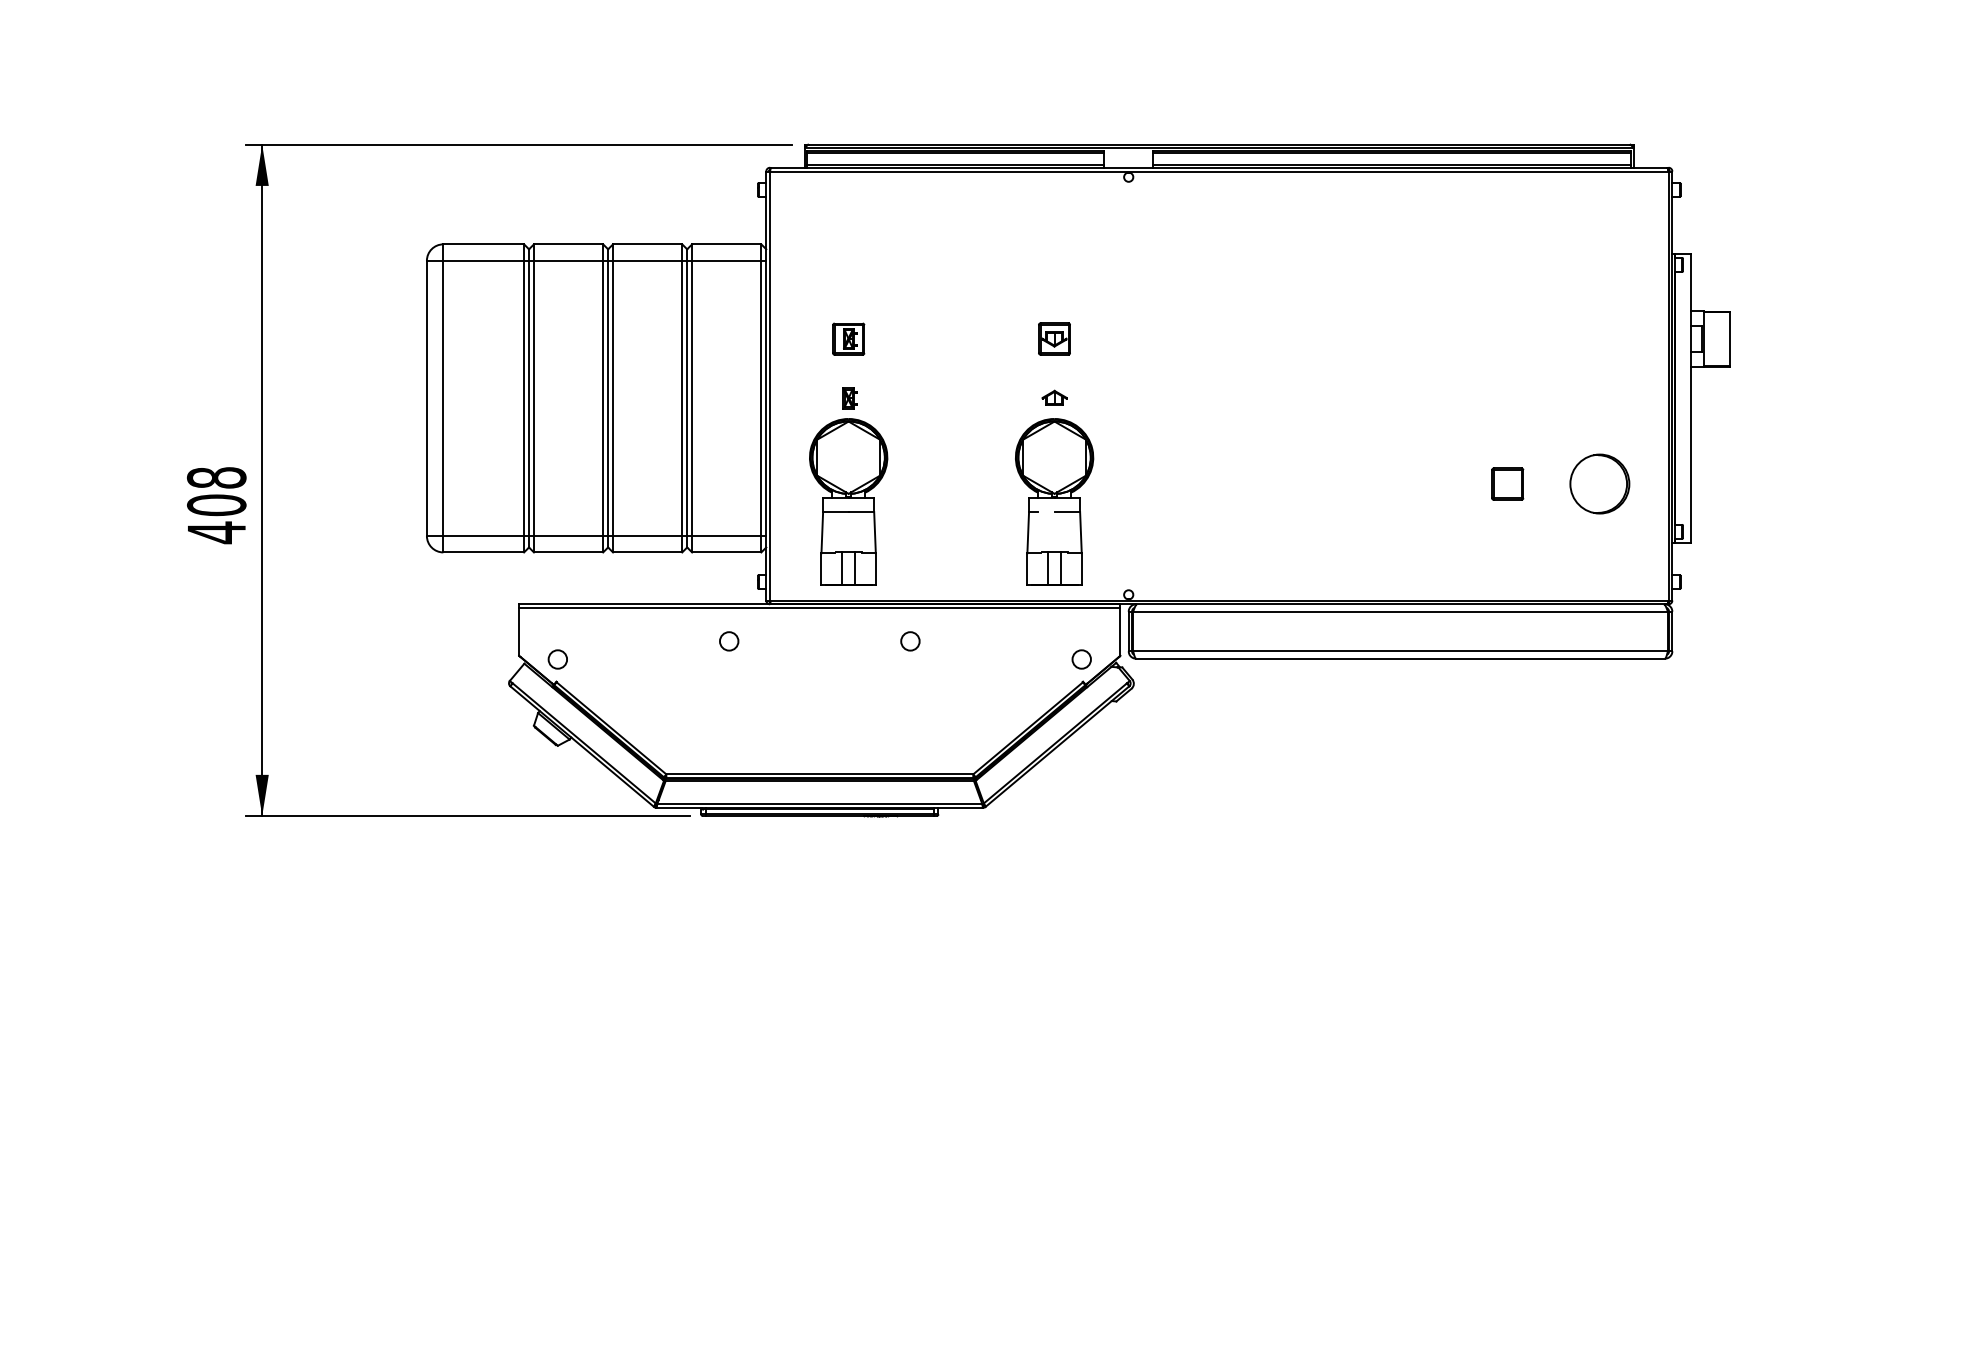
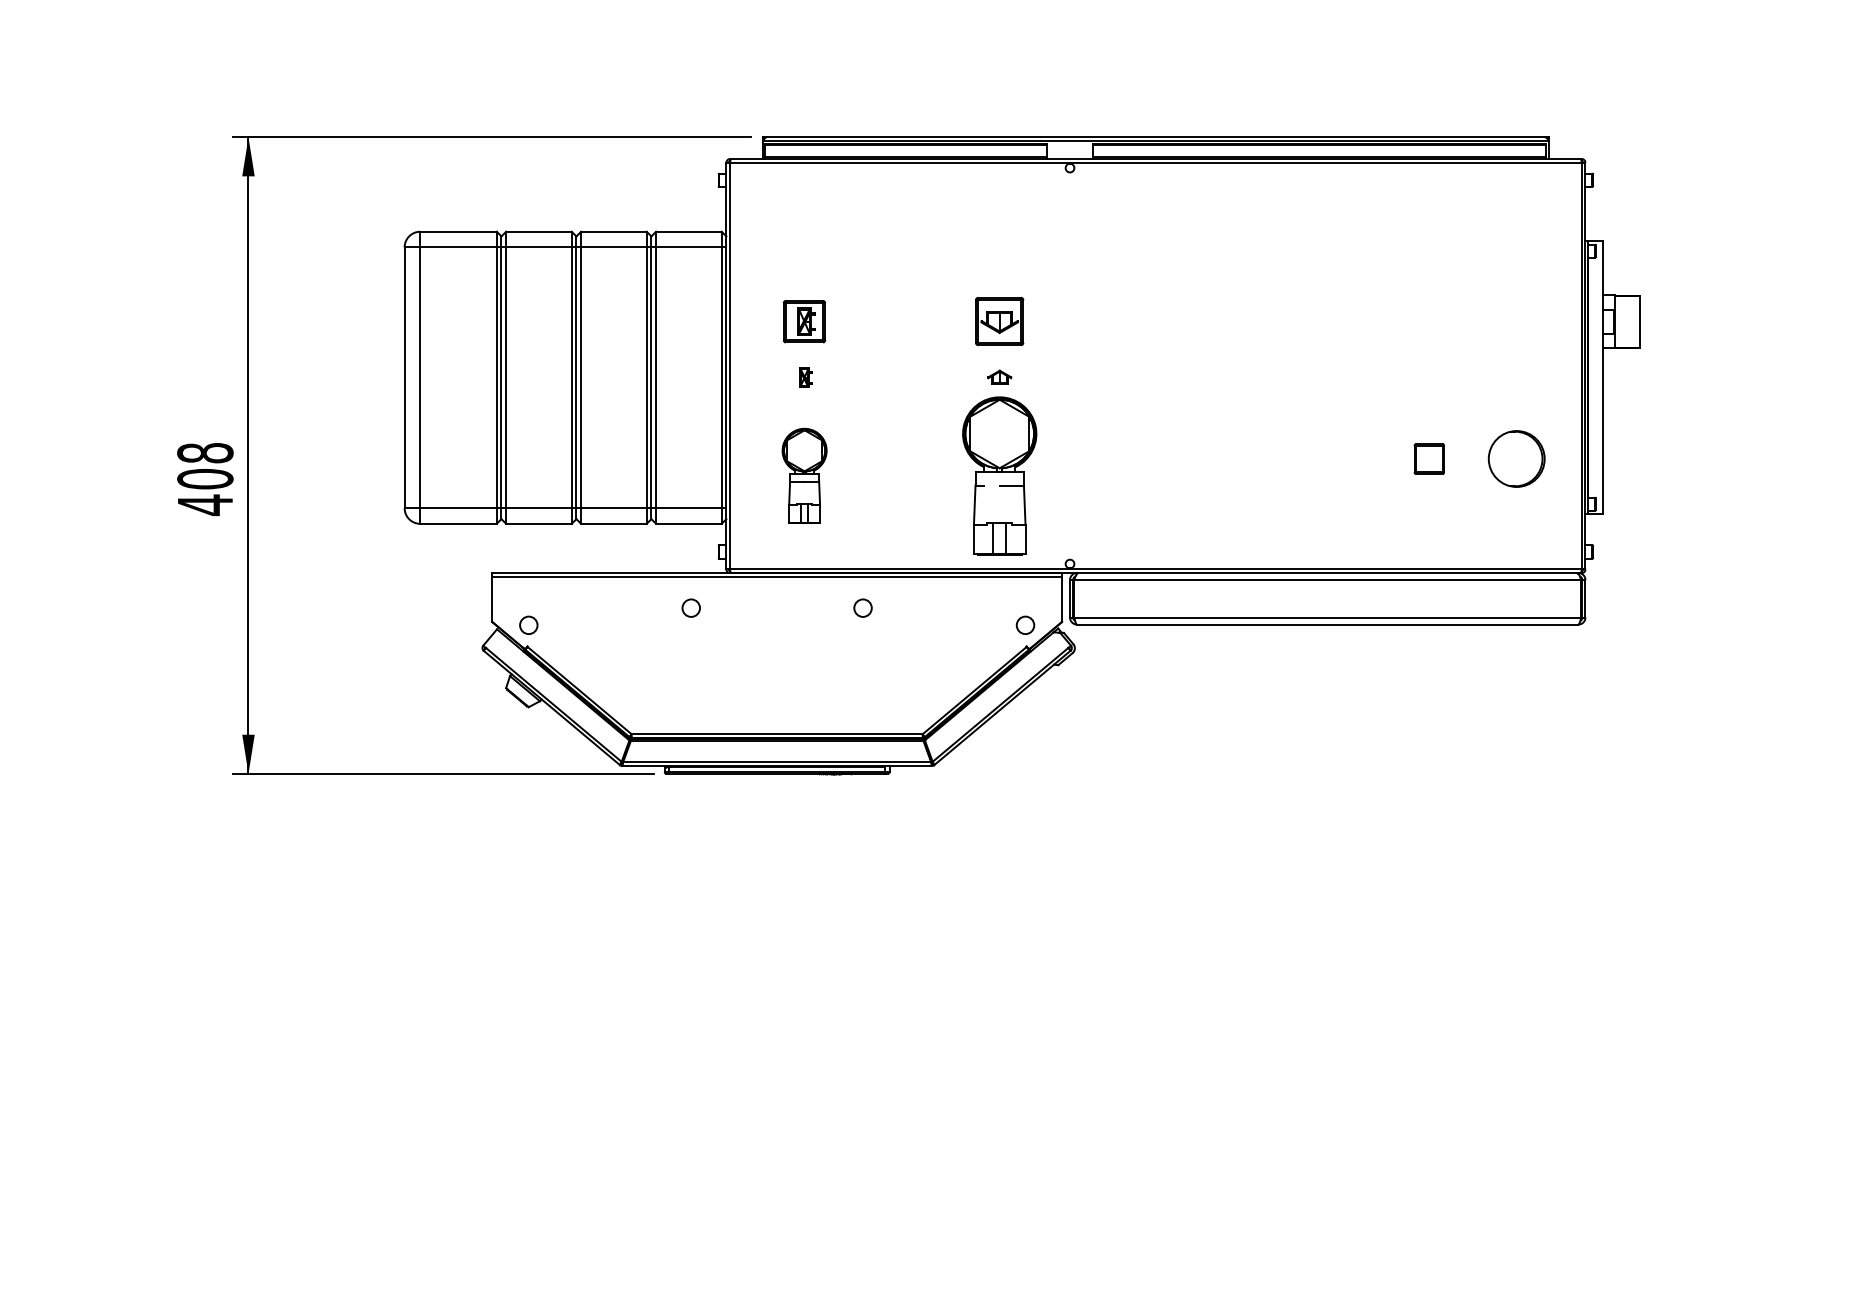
part: (848, 338) -> (804, 321), size x1.4
part: (1054, 338) -> (999, 321), size x1.6
part: (848, 501) -> (804, 475), size x0.6

